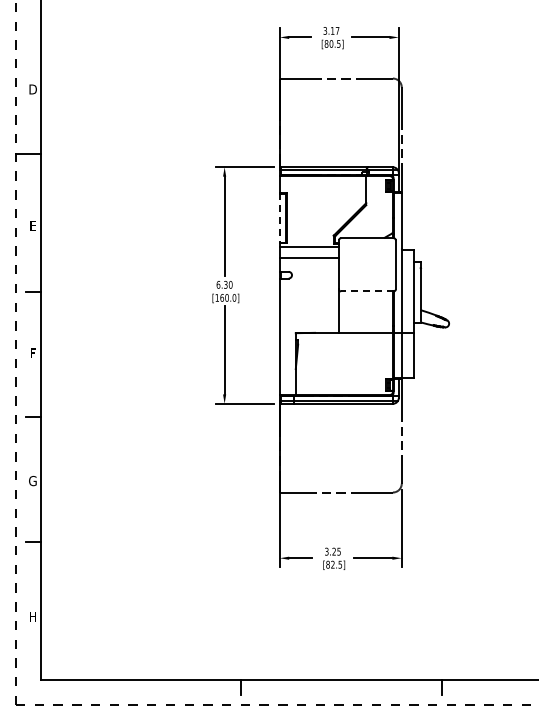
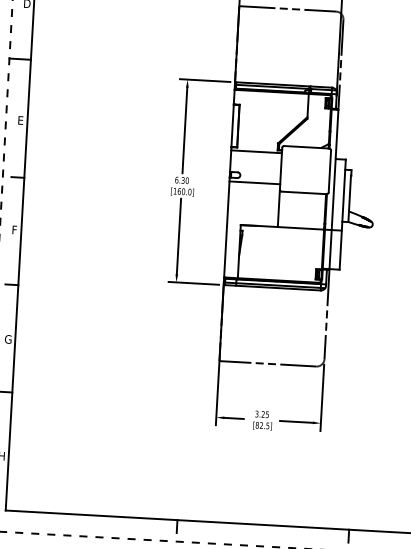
line: (279, 218) -> (232, 126), dashed -> solid
line: (308, 257) -> (254, 182), moved
line: (366, 291) -> (303, 192), dashed -> solid

